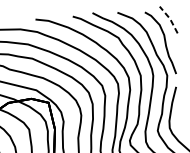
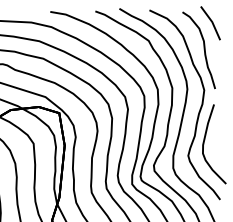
line: (170, 19) -> (212, 22), dashed -> solid

